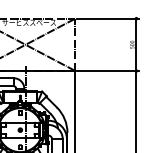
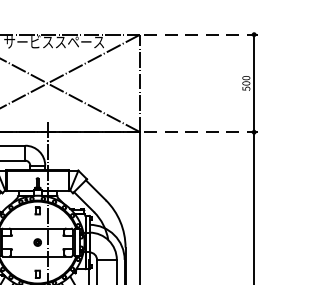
line: (107, 18) -> (200, 34), solid -> dashed
line: (107, 70) -> (200, 131), solid -> dashed

